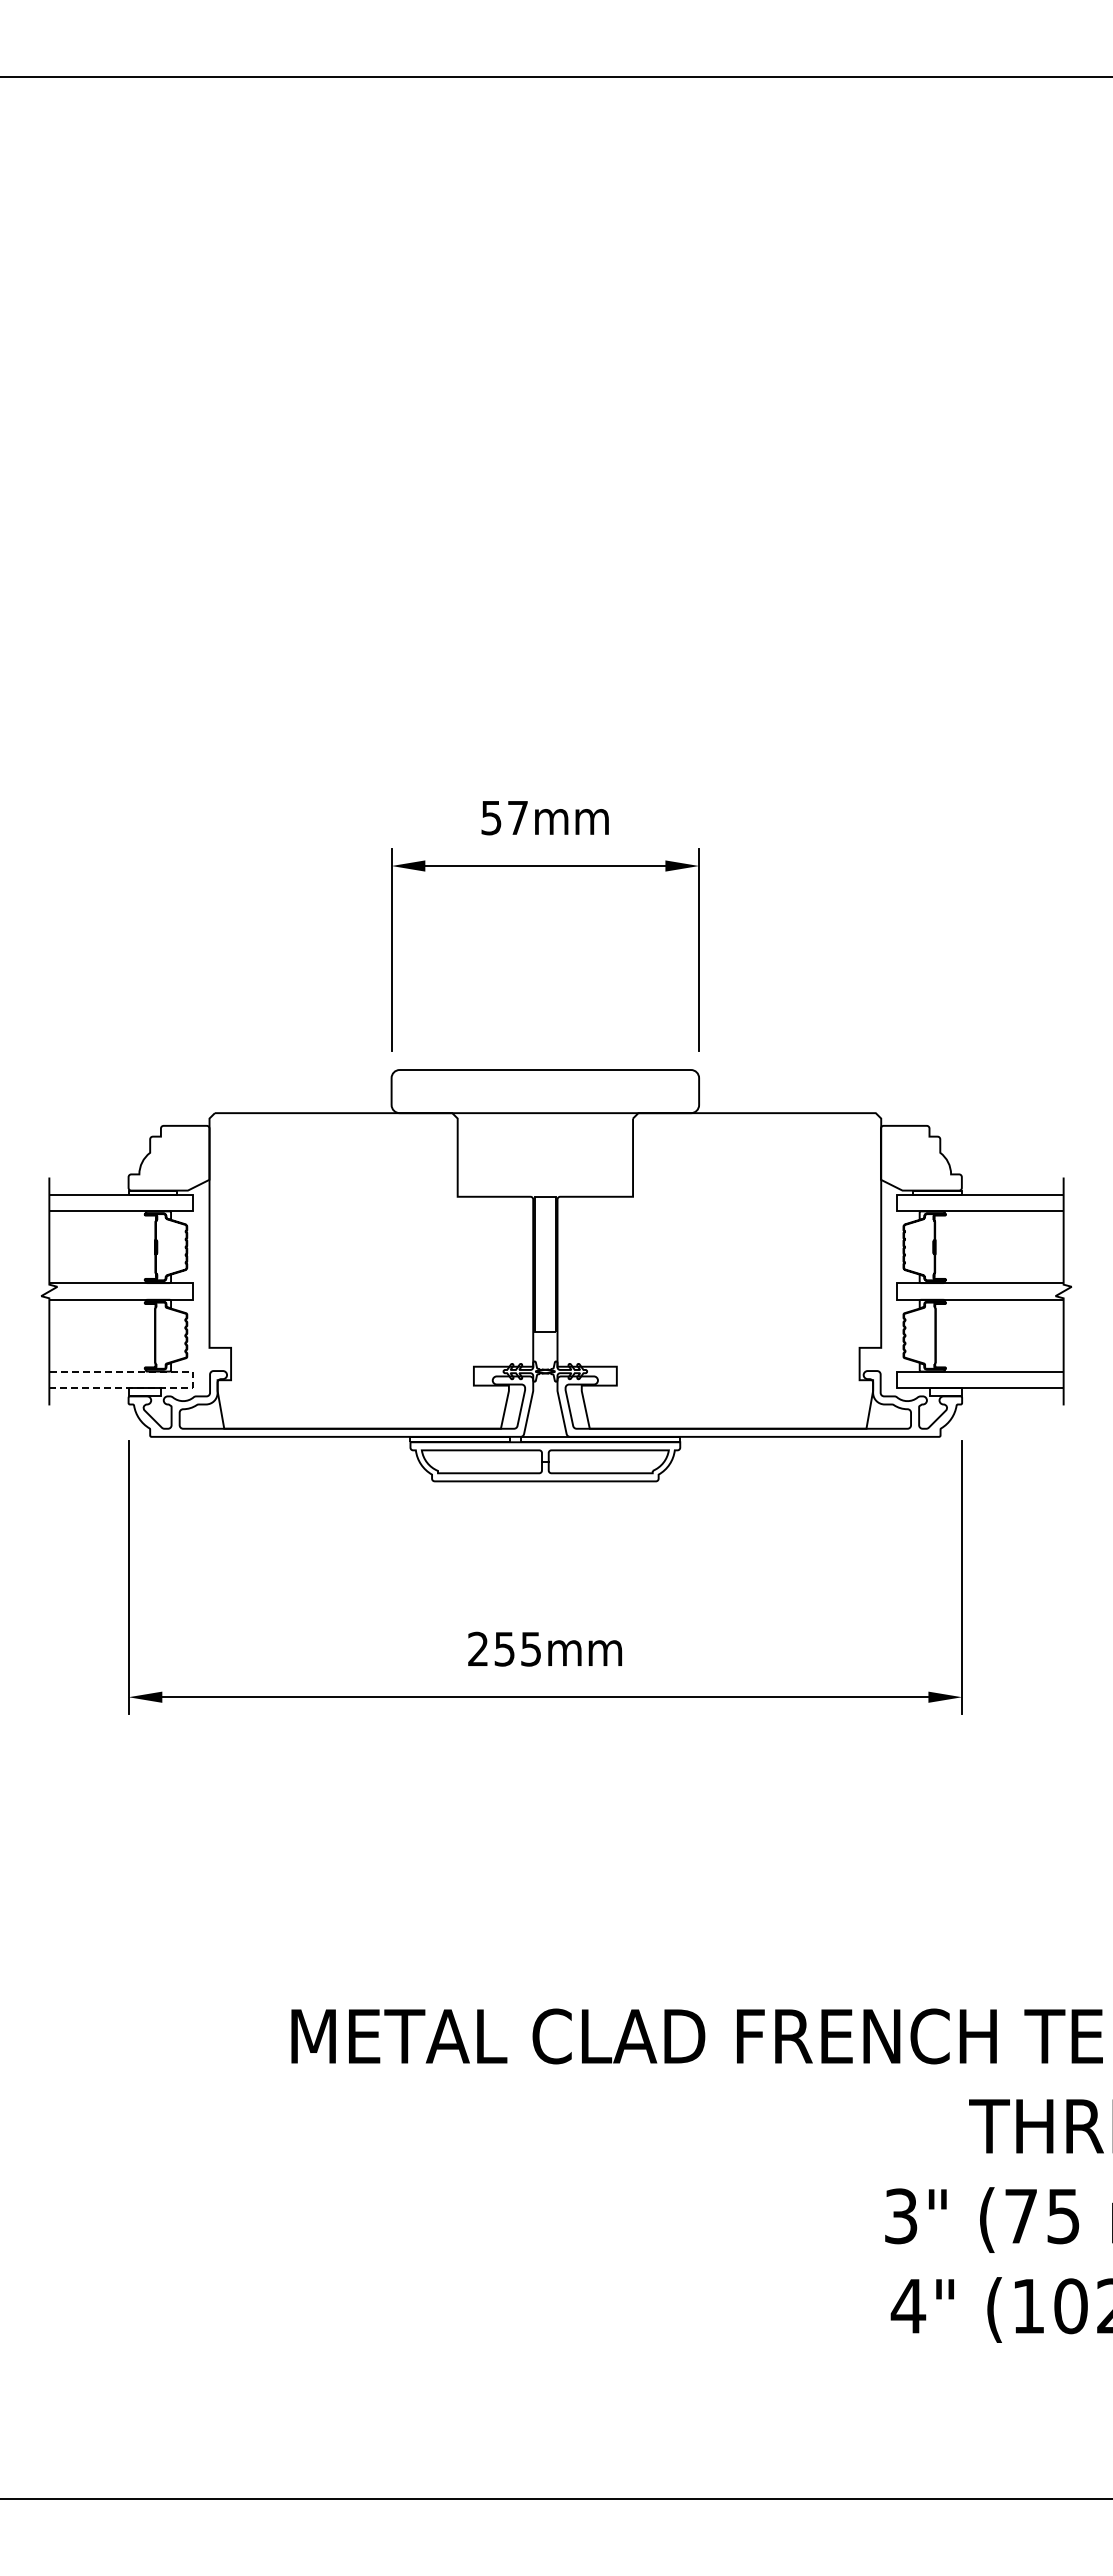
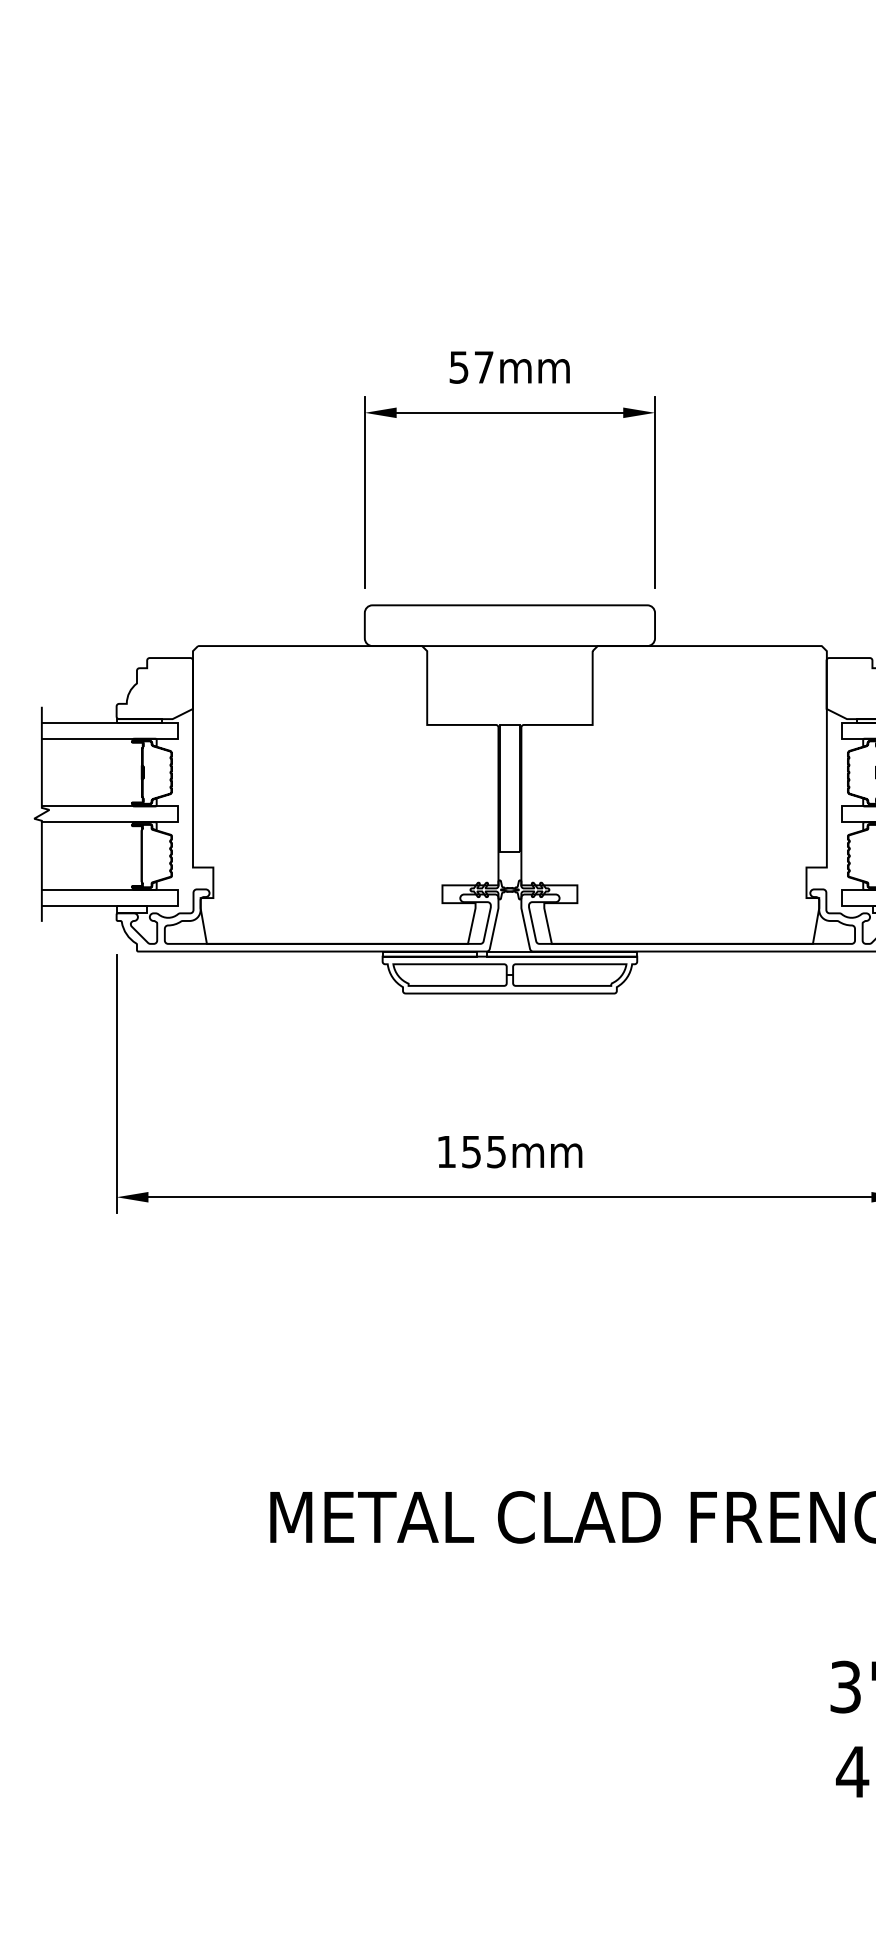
line: (193, 1379) -> (177, 897), dashed -> solid
text: (477, 1648) -> (445, 1151), 255mm -> 155mm

